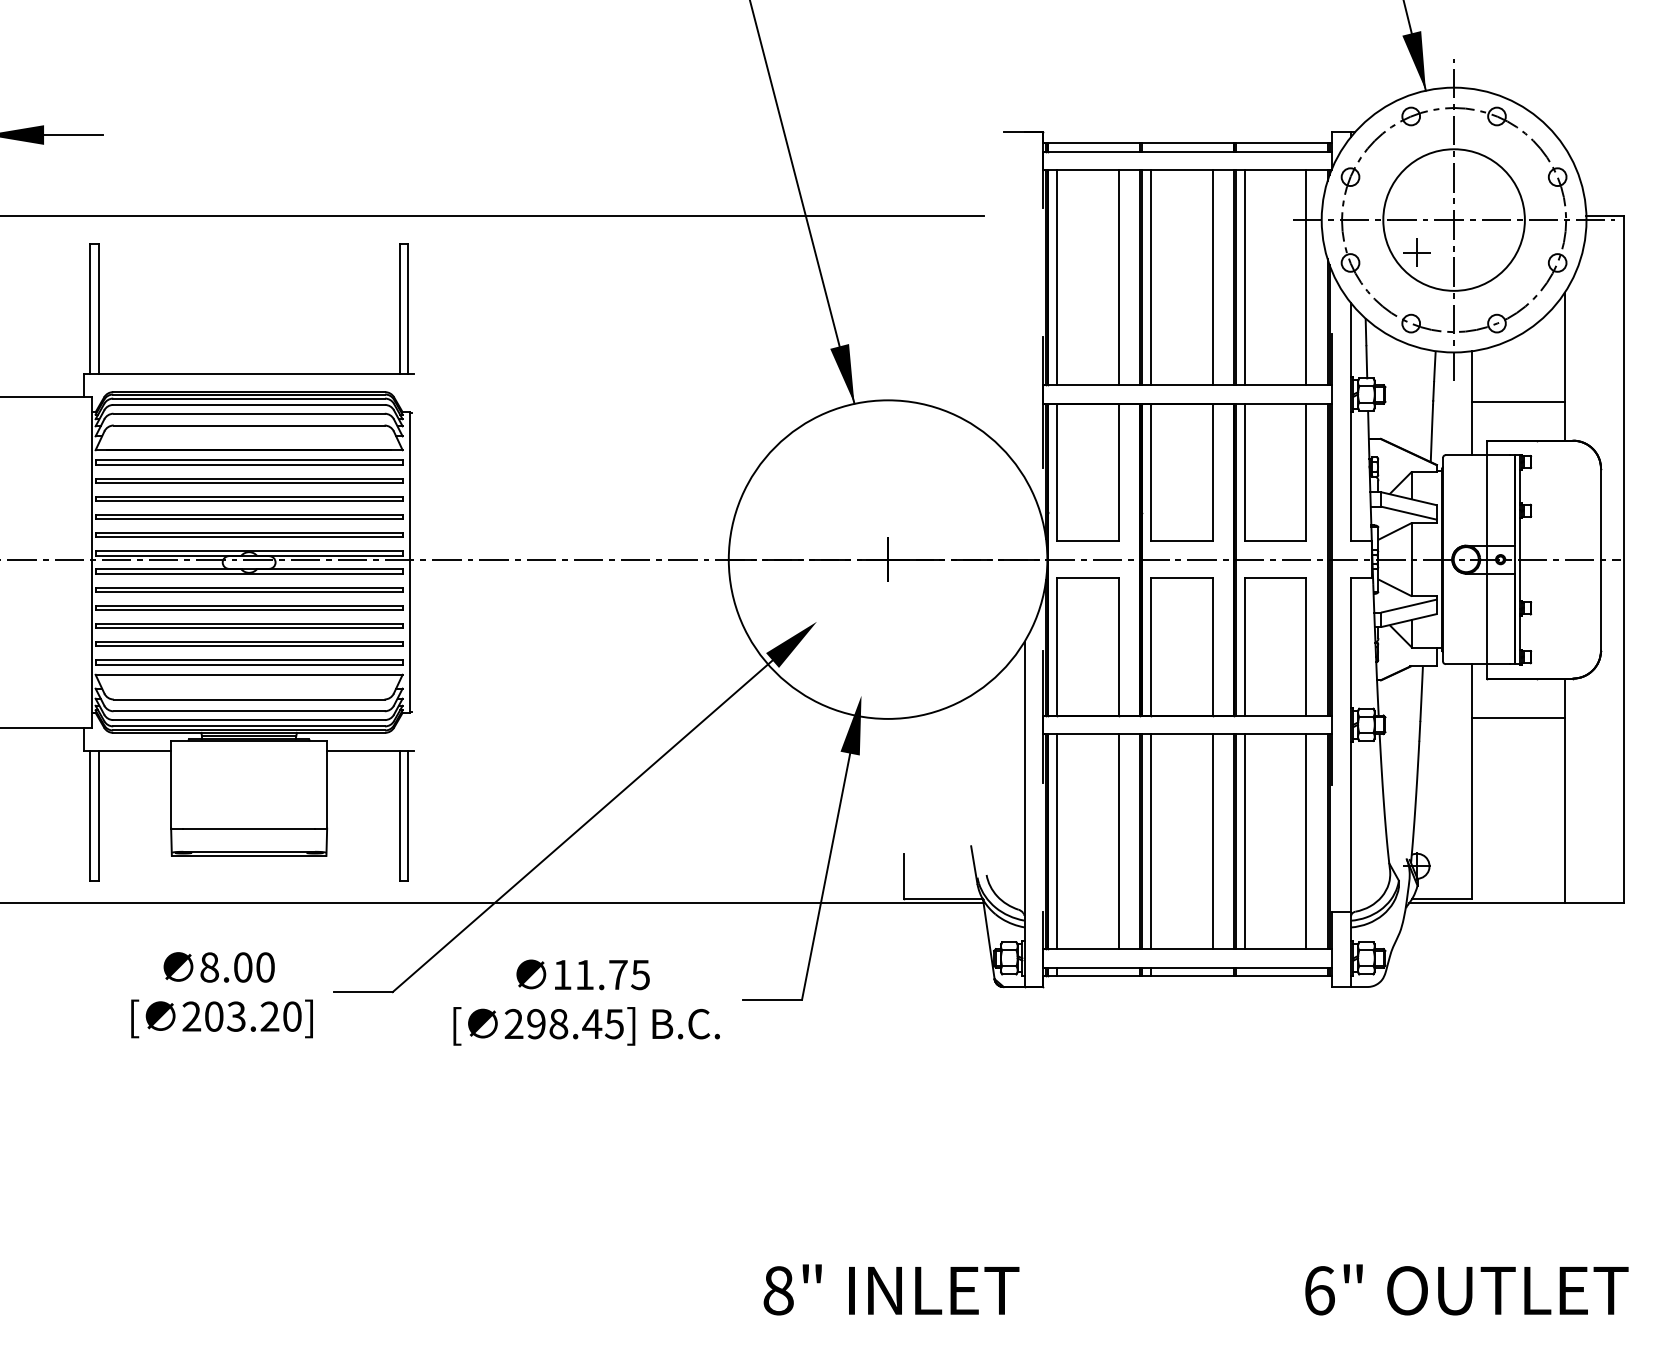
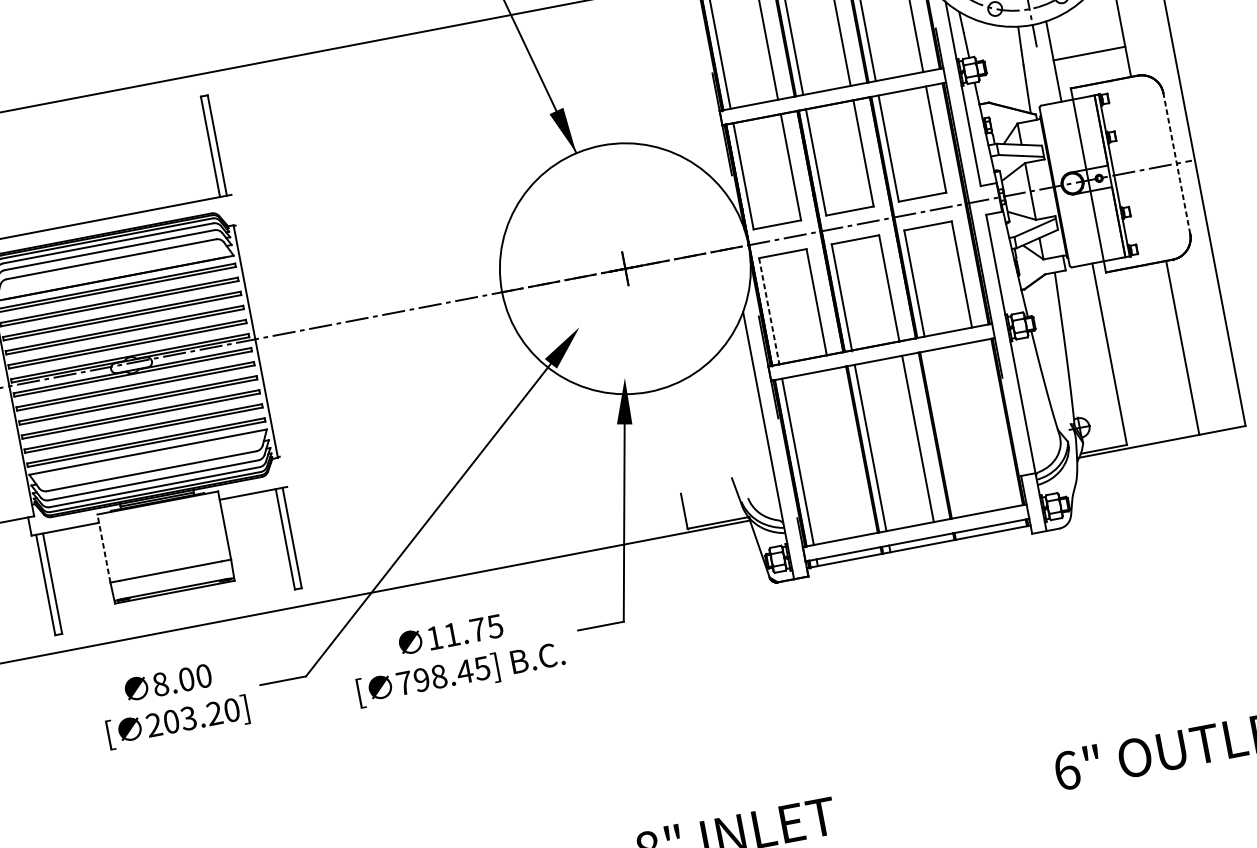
line: (1600, 559) -> (1176, 163), solid -> dashed
line: (1057, 646) -> (769, 310), solid -> dashed
line: (1517, 717) -> (1135, 298), removed
line: (171, 784) -> (104, 548), solid -> dashed
line: (1118, 841) -> (845, 452), removed
line: (1245, 841) -> (943, 434), removed
line: (1306, 841) -> (990, 425), removed
text: (513, 1023) -> (404, 682), 298.45] -> 798.45]

